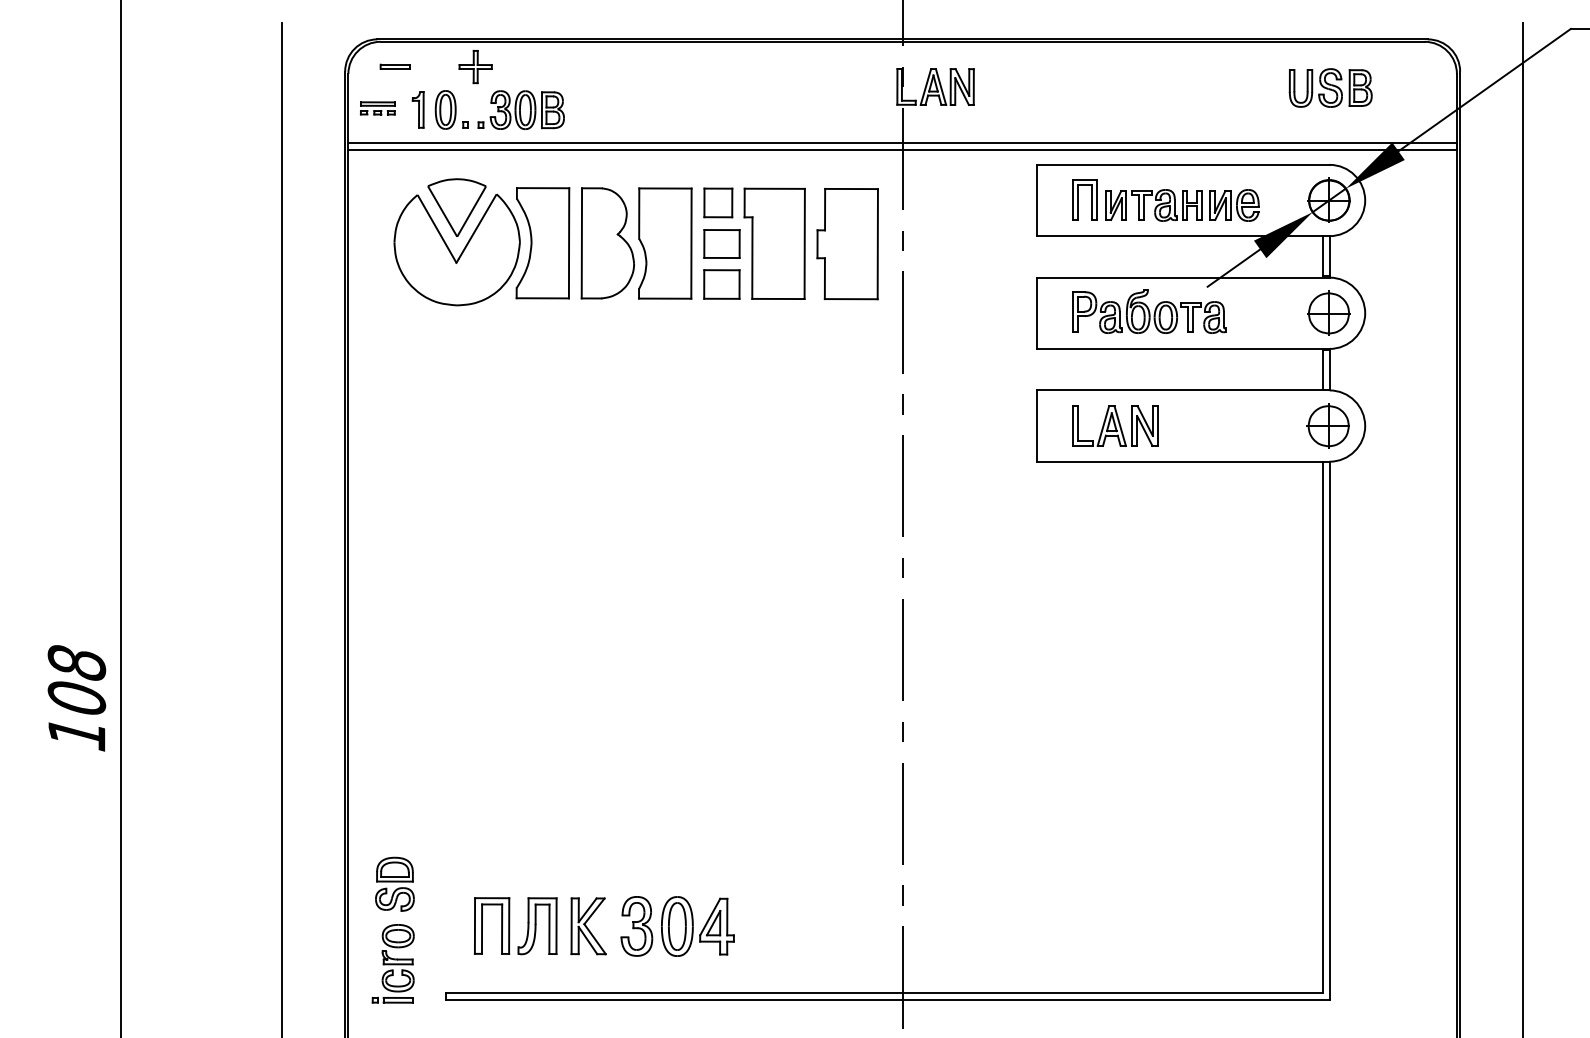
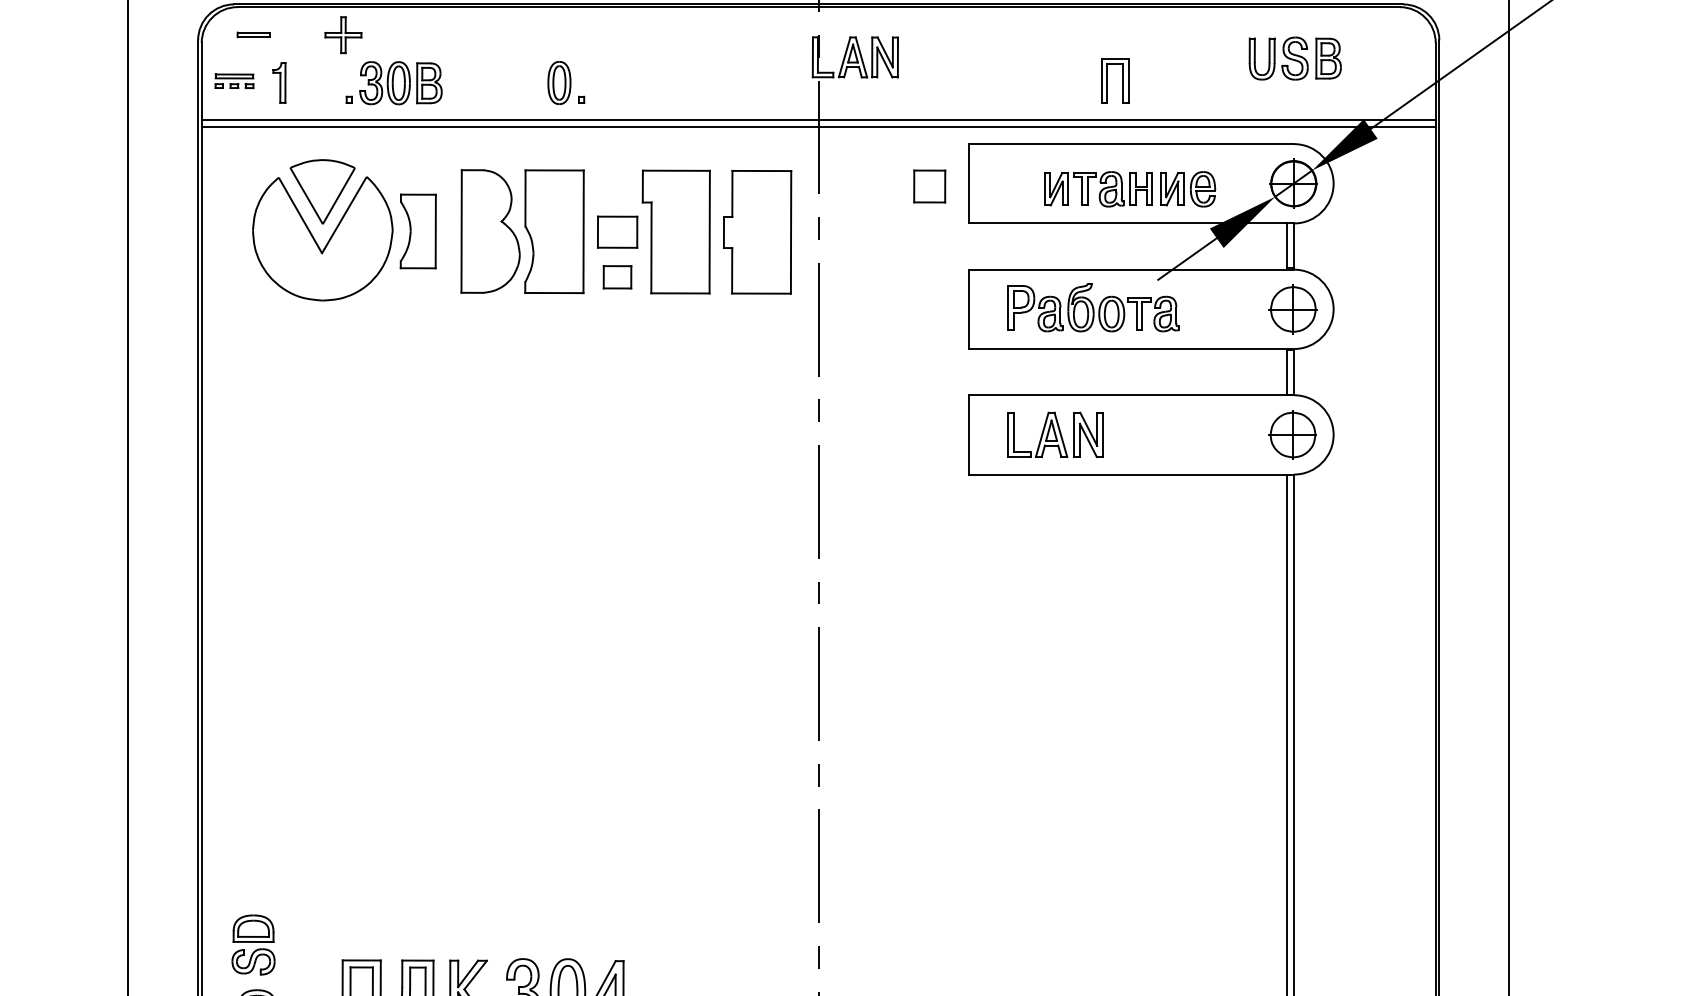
part: (451, 109) -> (565, 82), moved
part: (1084, 199) -> (1114, 80), moved
part: (718, 202) -> (929, 186), moved
part: (542, 243) -> (417, 231), size x0.6
part: (721, 284) -> (617, 277), size x0.7

